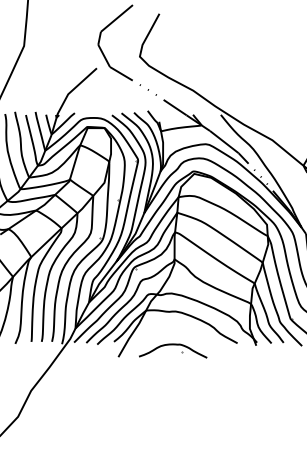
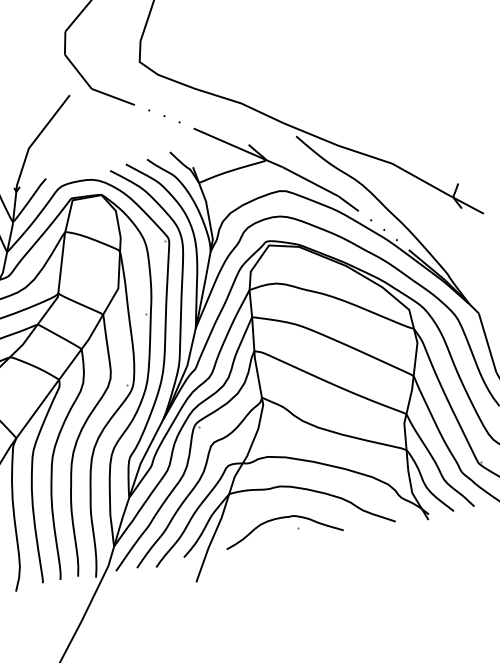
part: (173, 350) -> (283, 528), moved

